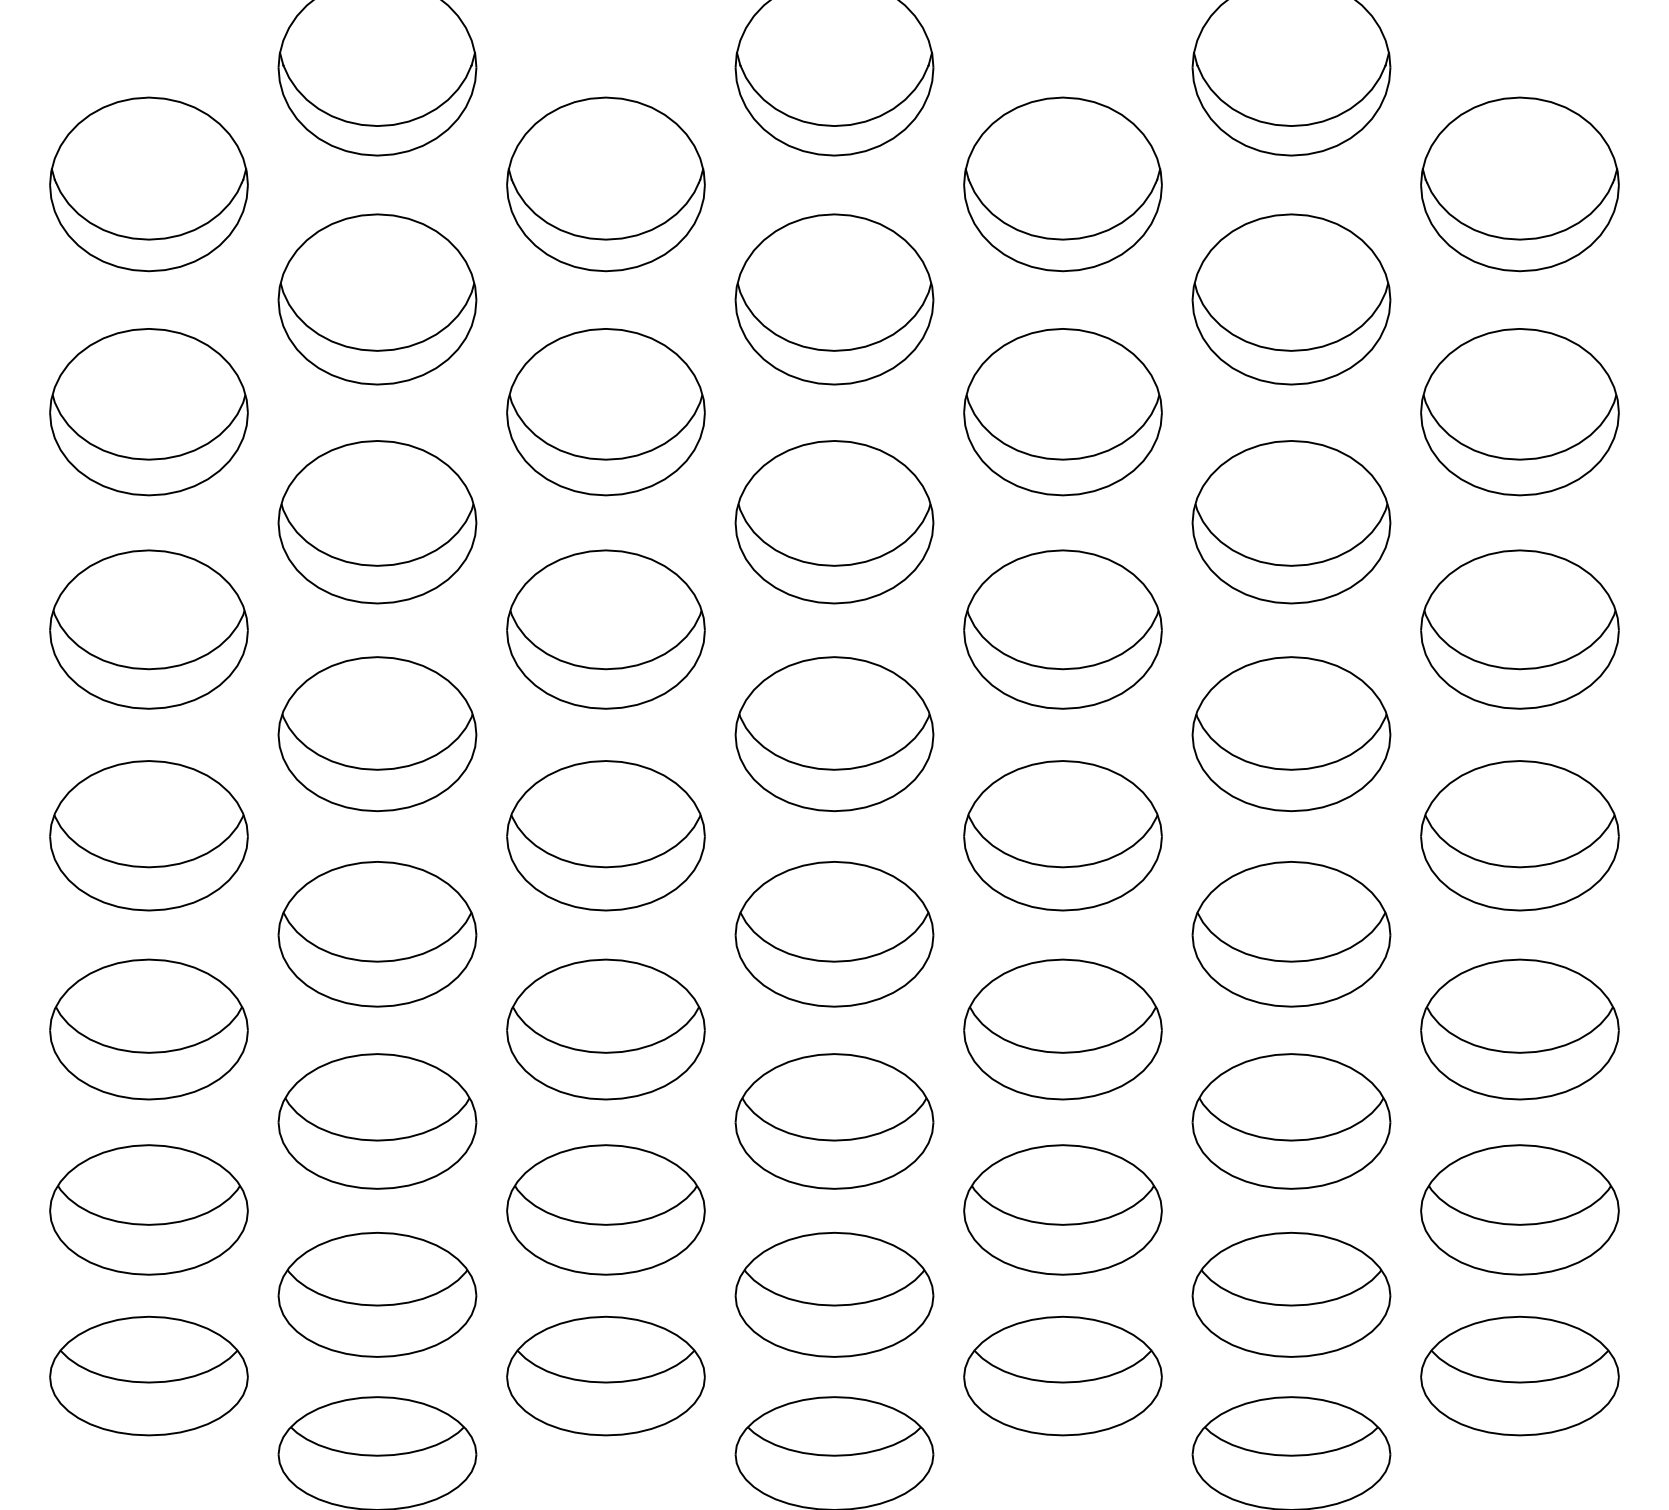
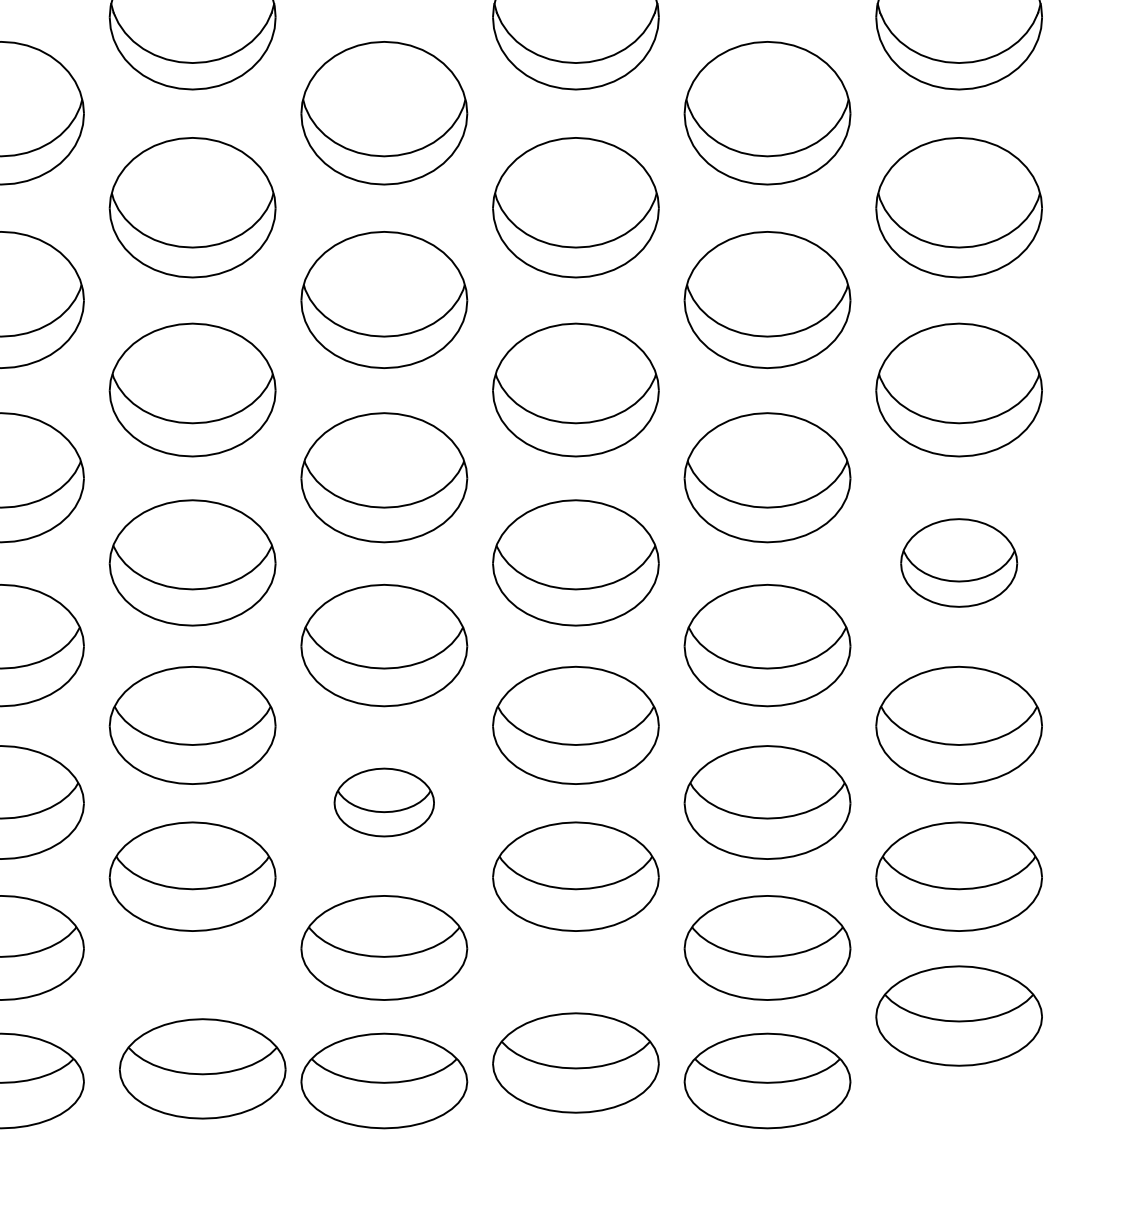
part: (1519, 835) -> (958, 562), size x0.7
part: (834, 1121) -> (384, 802), size x0.6
part: (605, 1375) -> (202, 1068), moved
part: (1062, 1375) -> (575, 1062), moved

